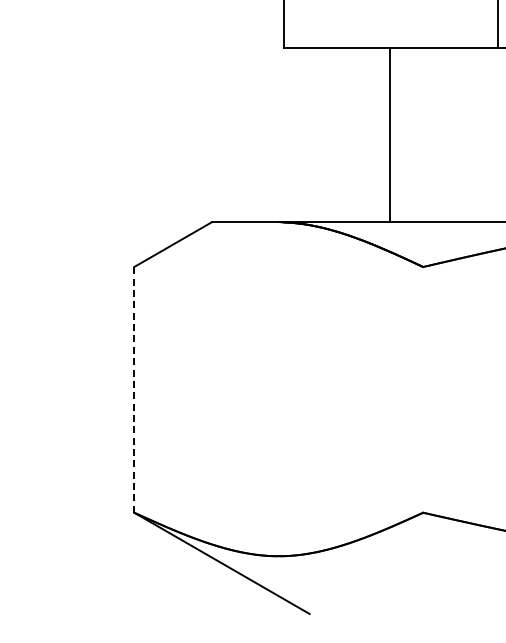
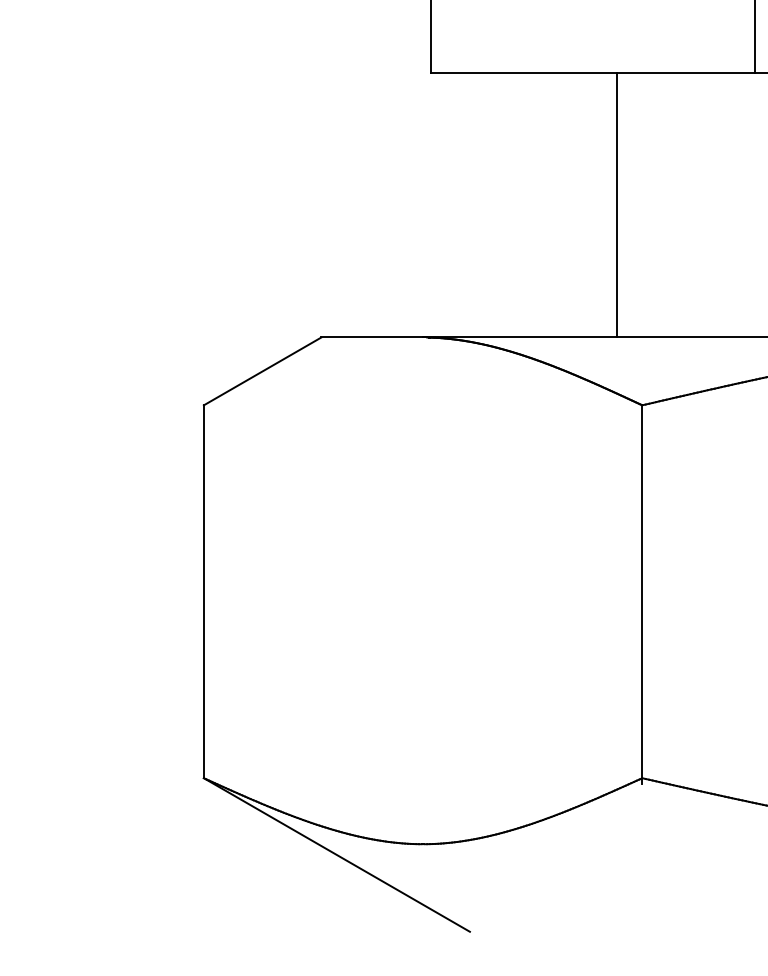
line: (390, 135) -> (616, 205), moved
line: (134, 389) -> (204, 591), dashed -> solid
line: (423, 391) -> (642, 594), added

